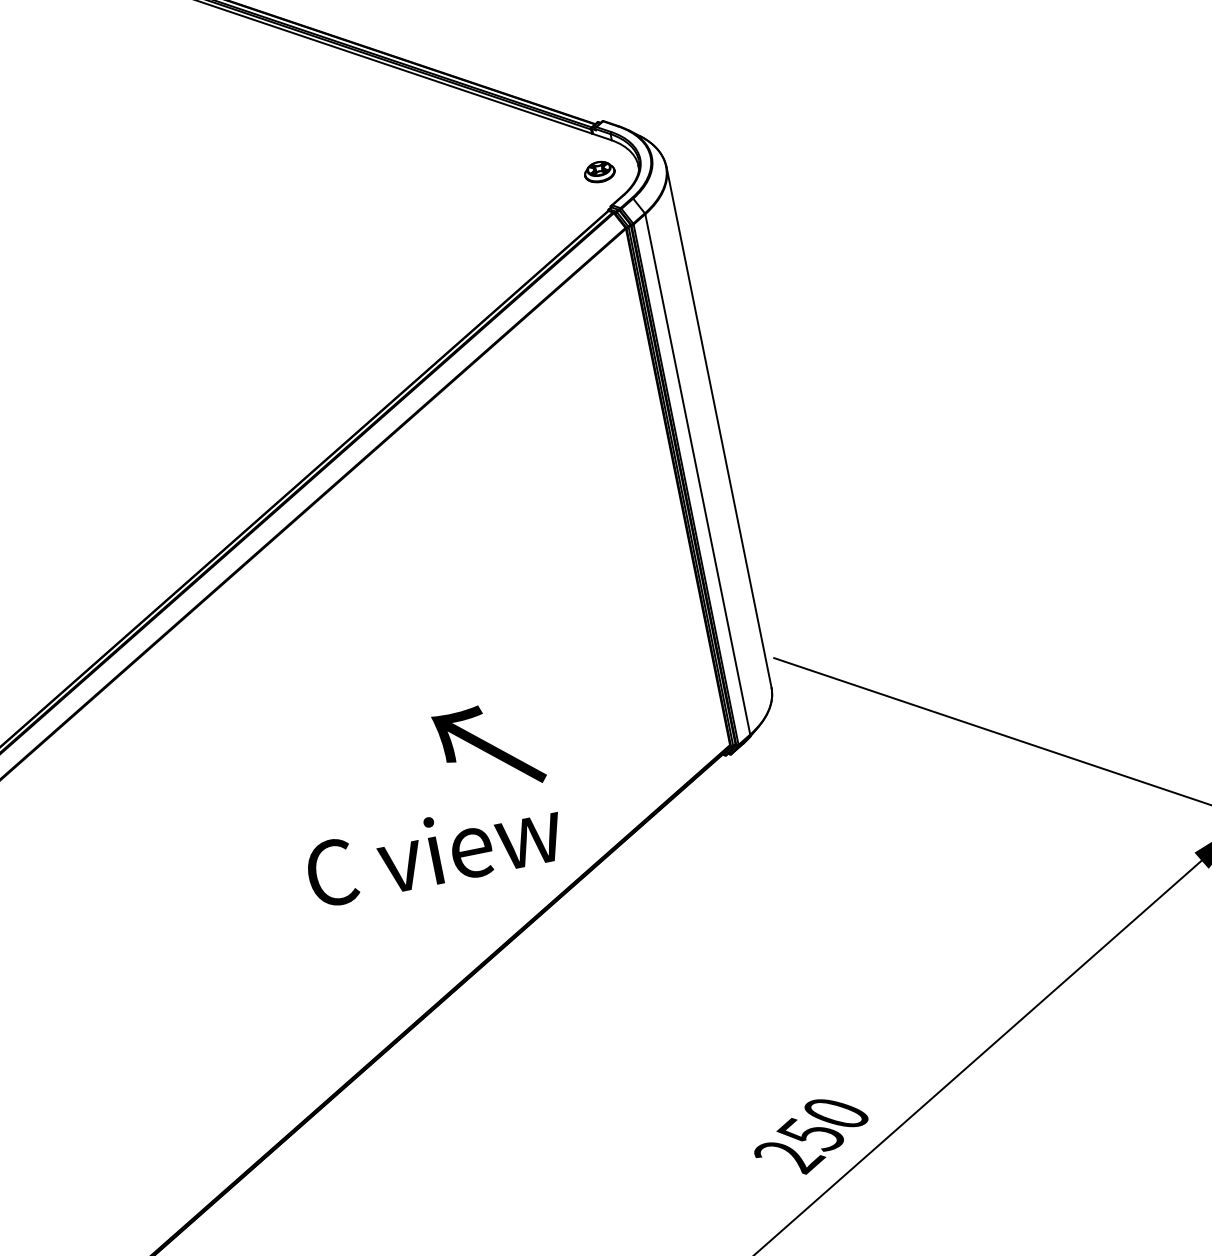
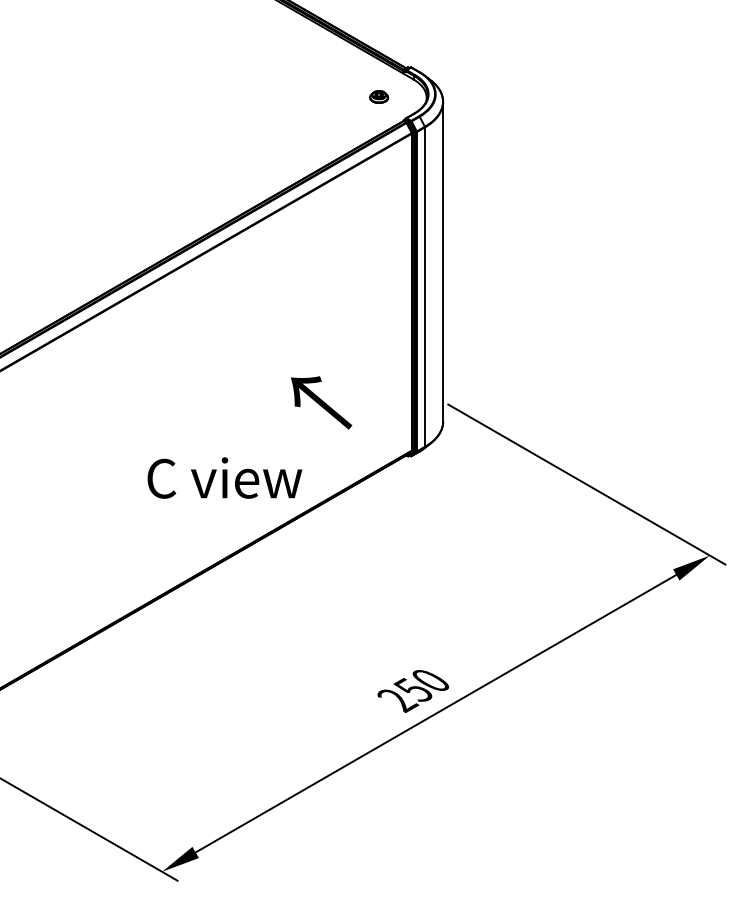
part: (598, 171) -> (378, 96), moved
text: (489, 747) -> (321, 402), moved

